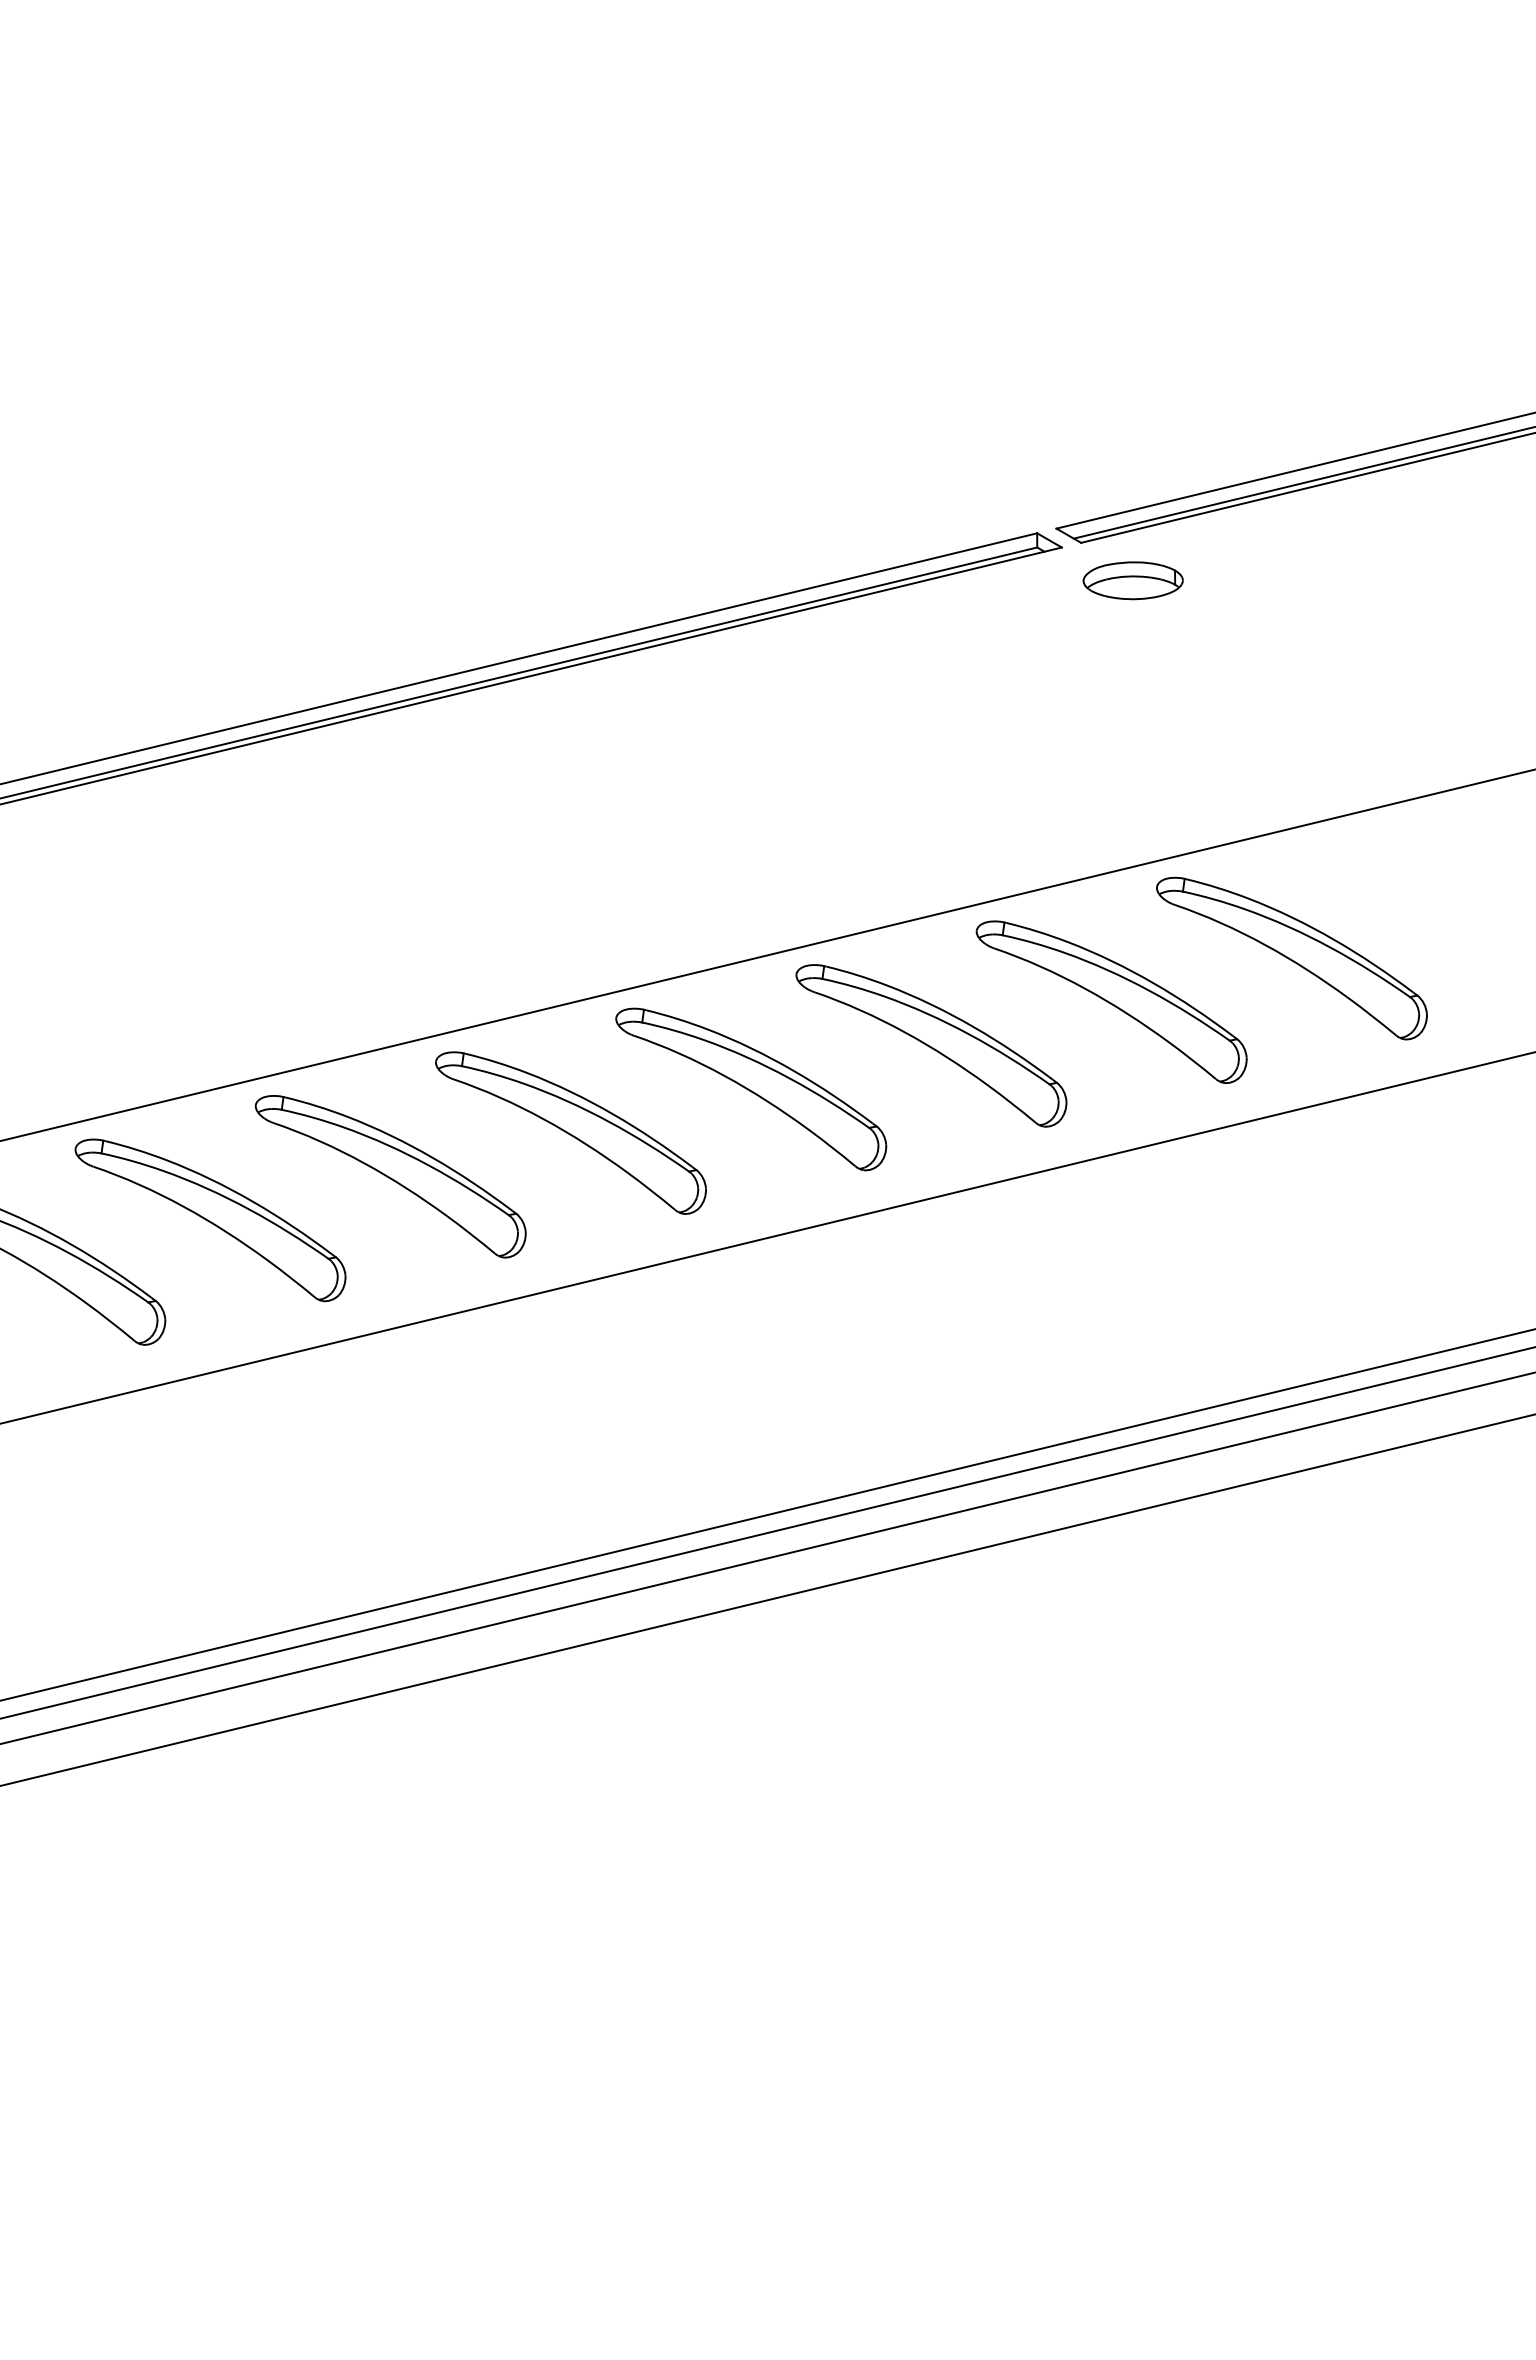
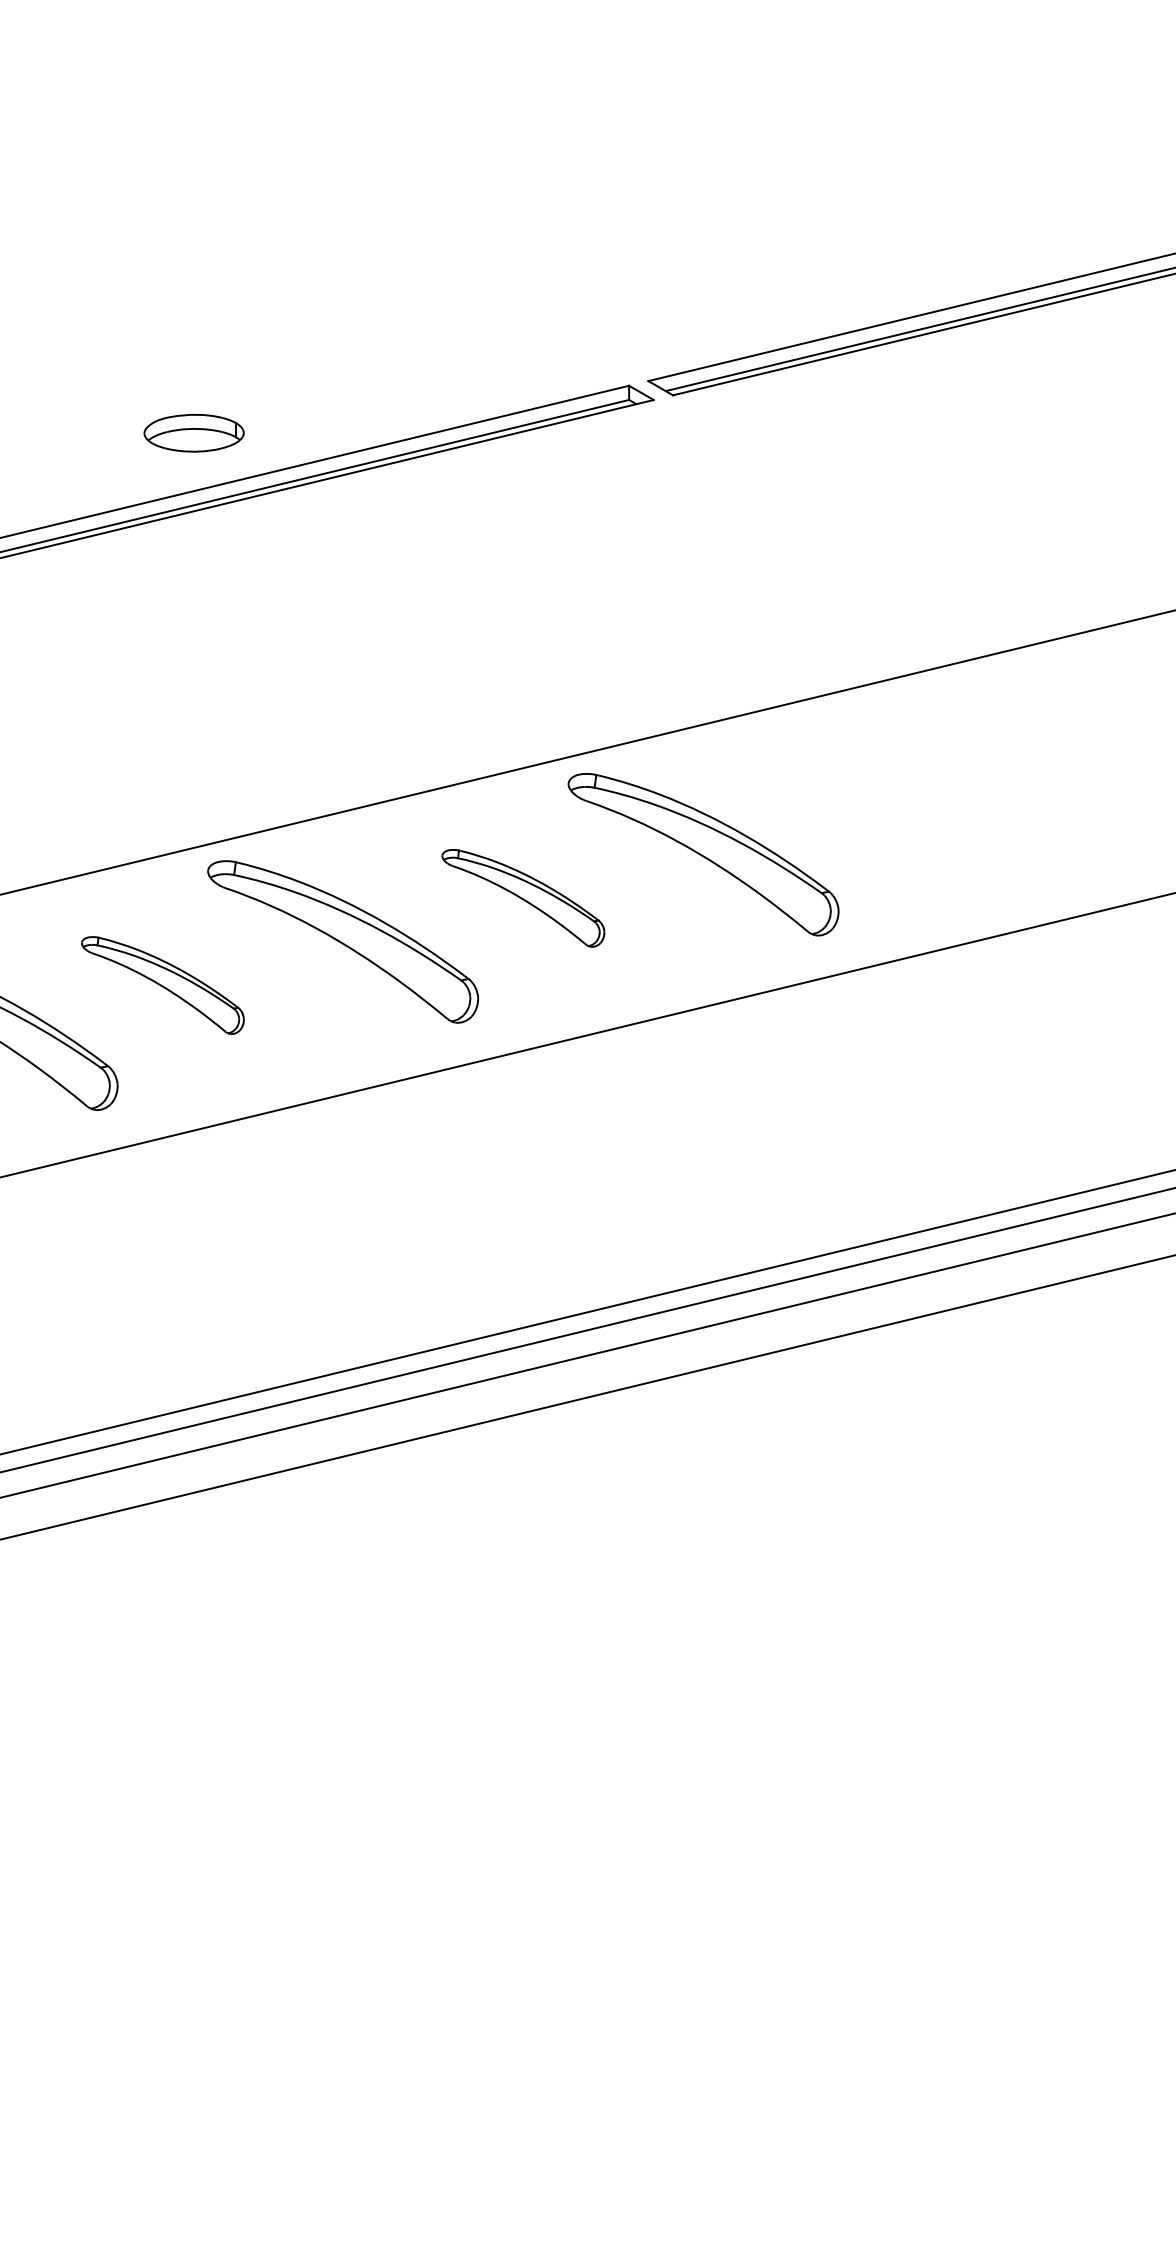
part: (1132, 580) -> (193, 432), moved
part: (1291, 958) -> (883, 810), removed
part: (931, 1045) -> (523, 897), size x0.6
part: (570, 1132) -> (162, 984), size x0.6

